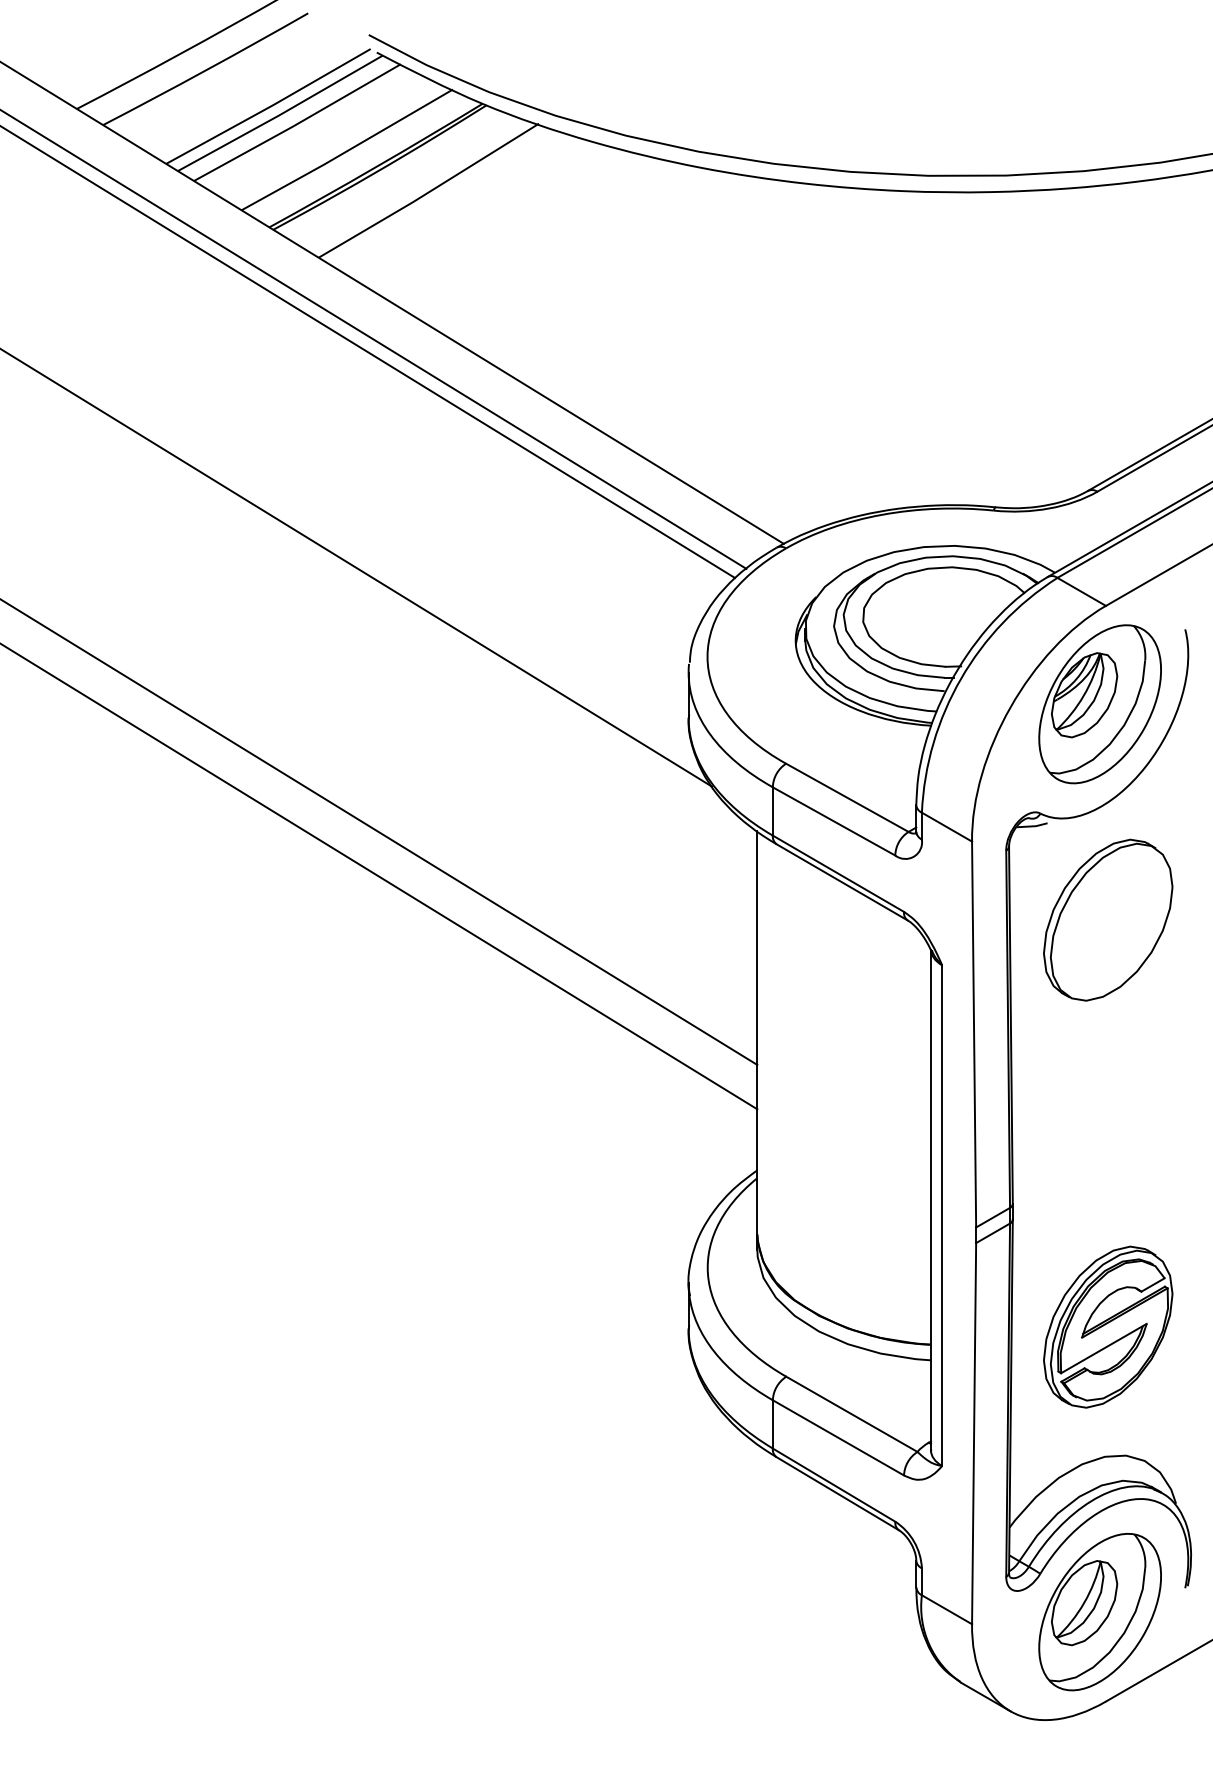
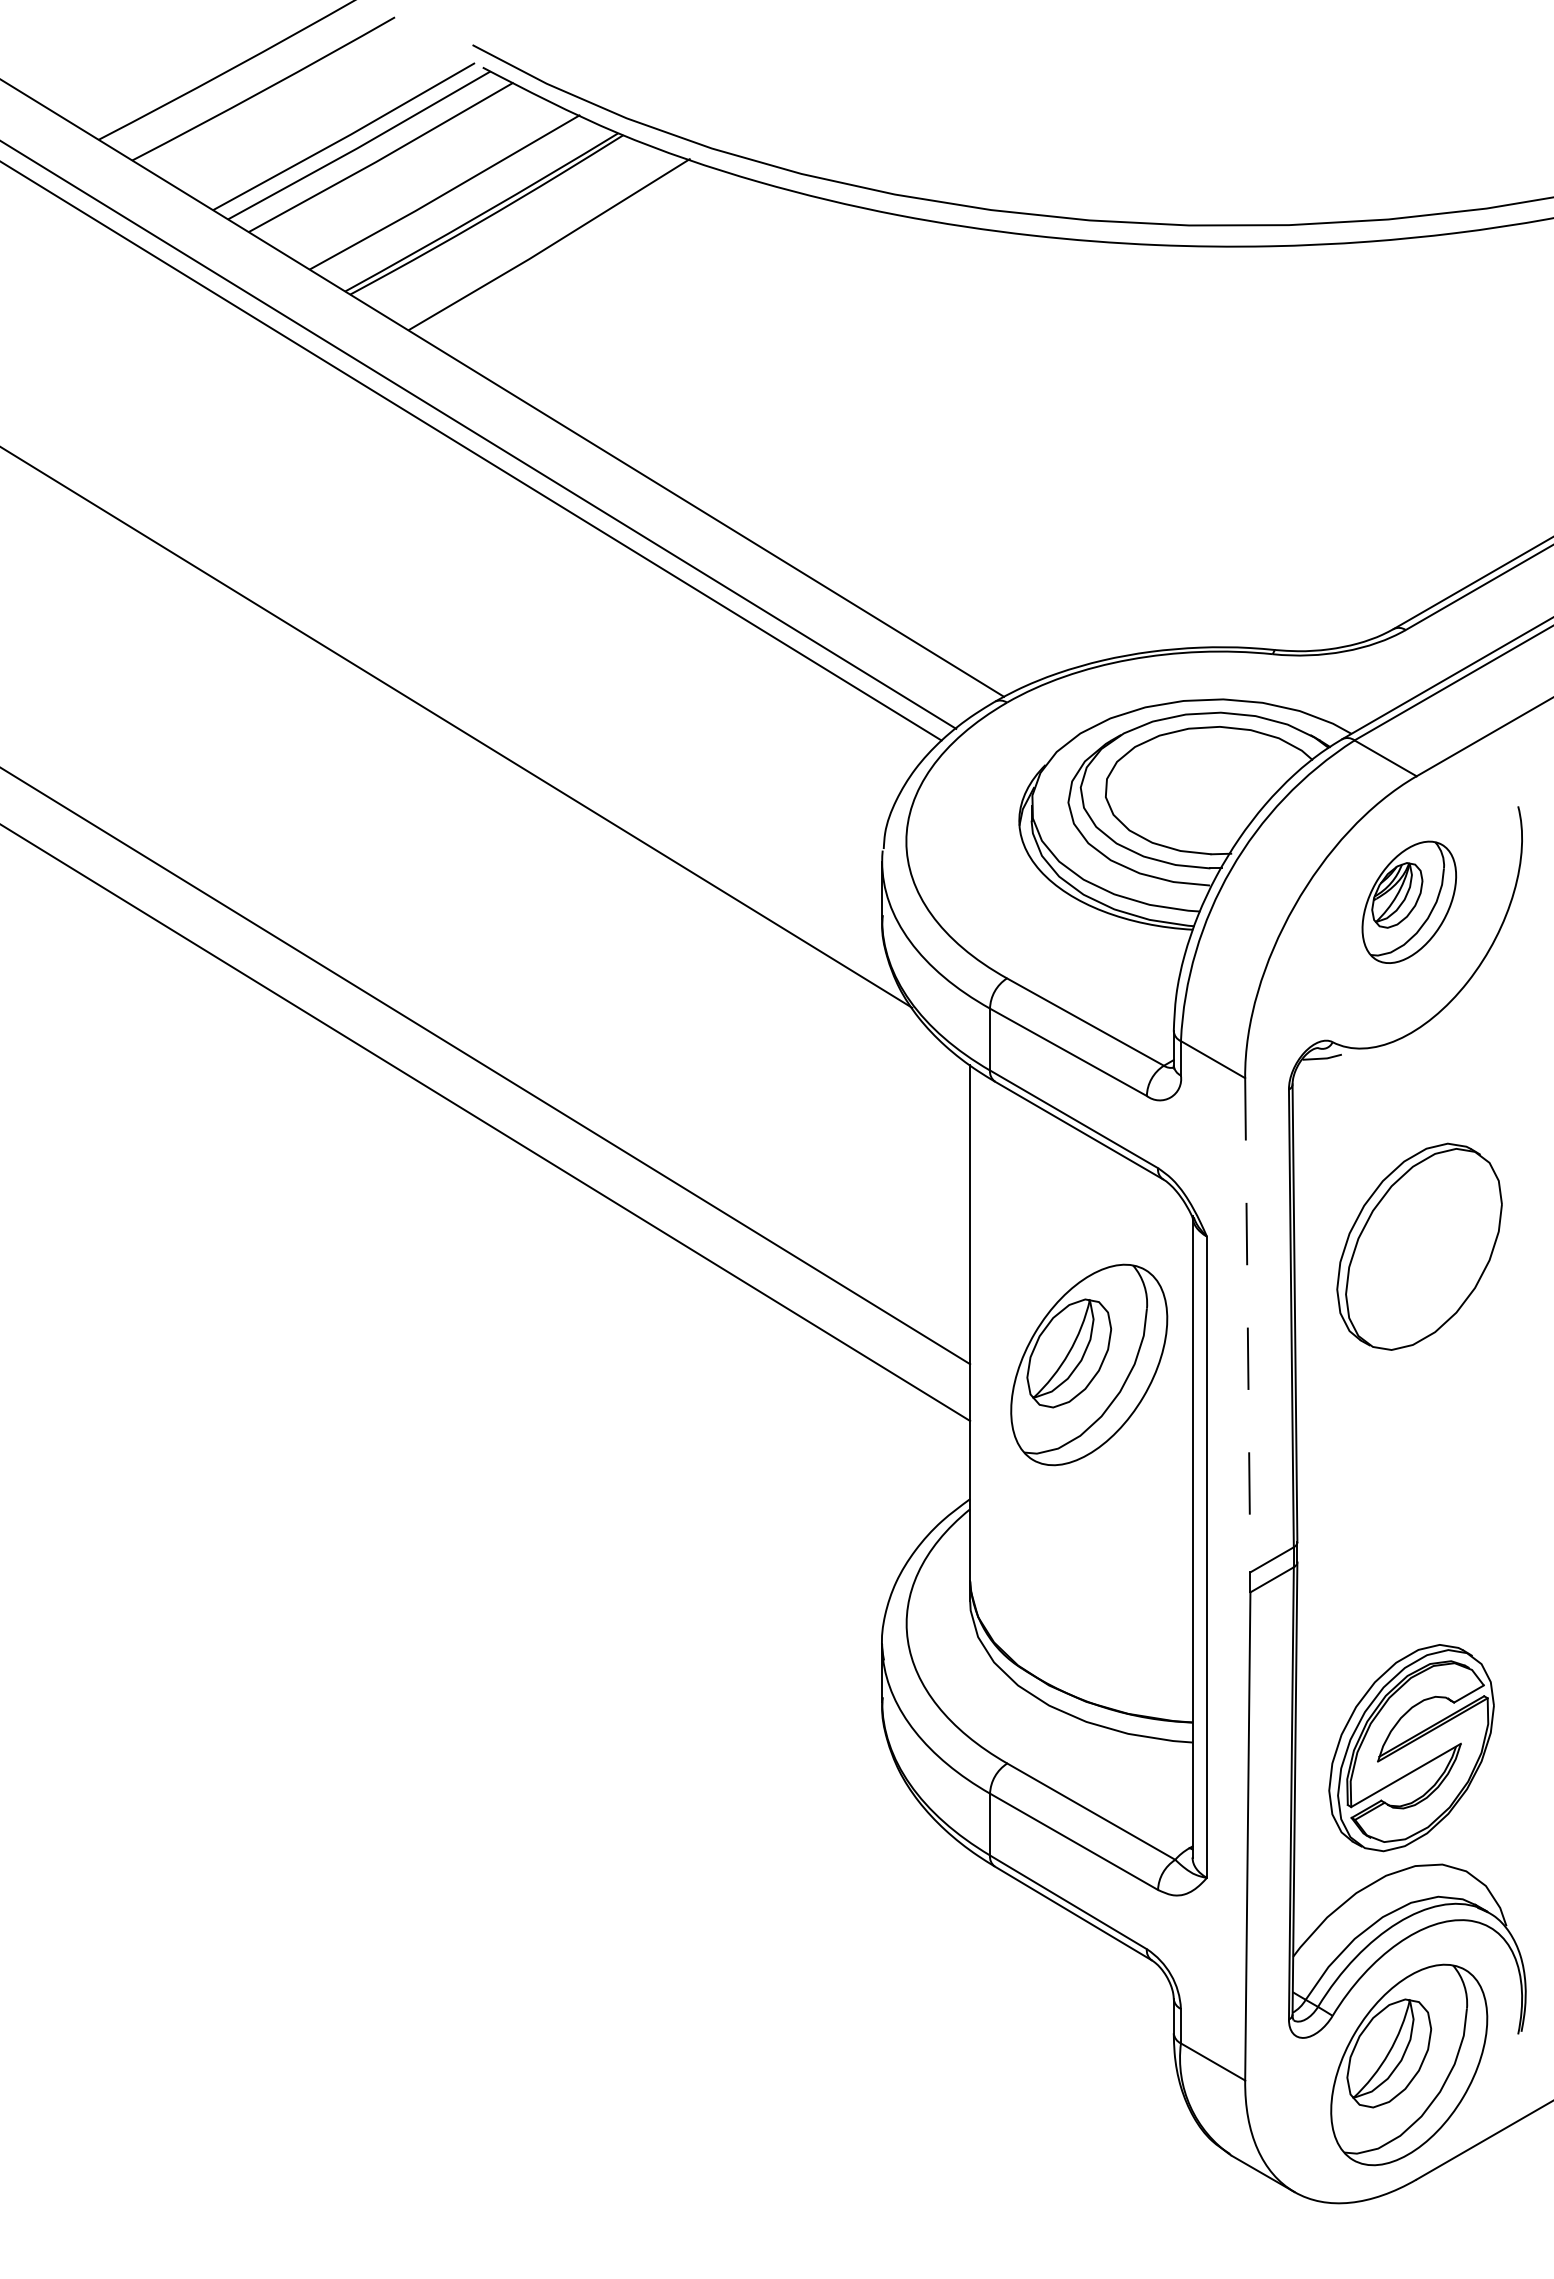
part: (1100, 704) -> (1409, 902), size x0.6
part: (1108, 919) -> (1419, 1246), moved
line: (973, 1034) -> (1247, 1325), solid -> dashed
part: (850, 1065) -> (1089, 1364), added
part: (1108, 1327) -> (1411, 1748), moved

